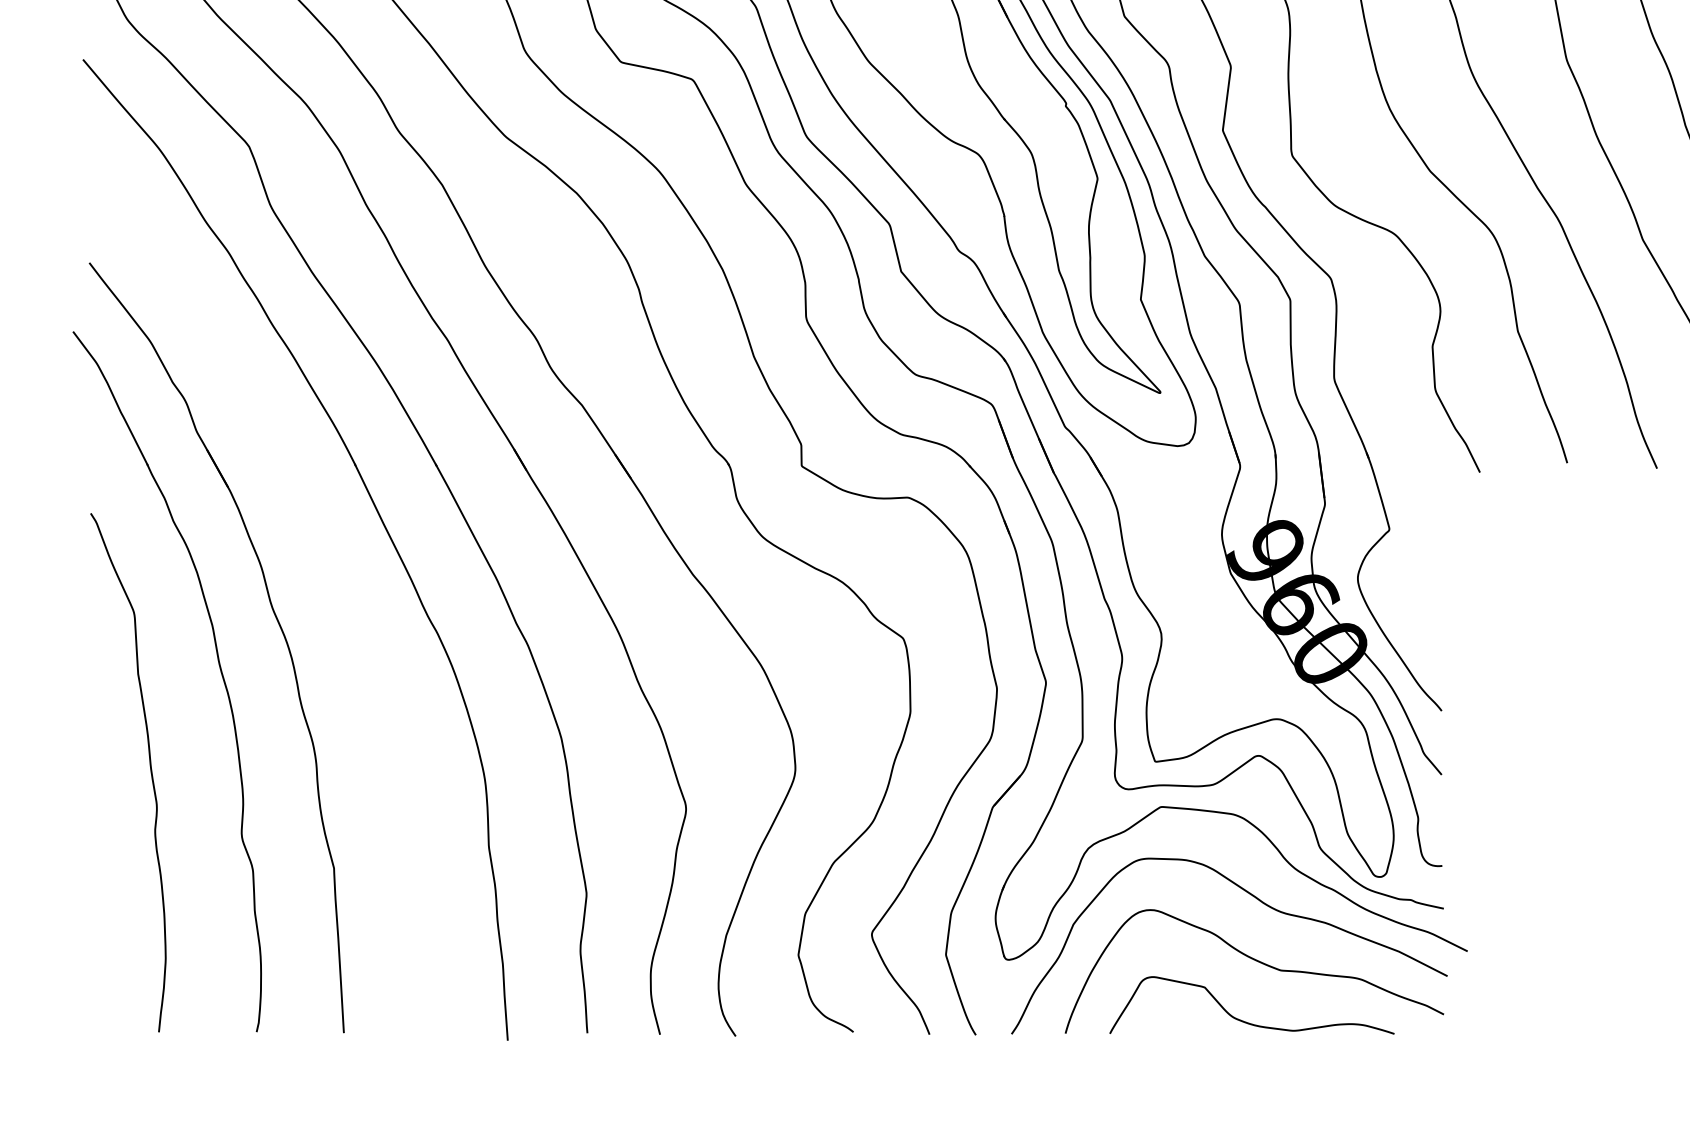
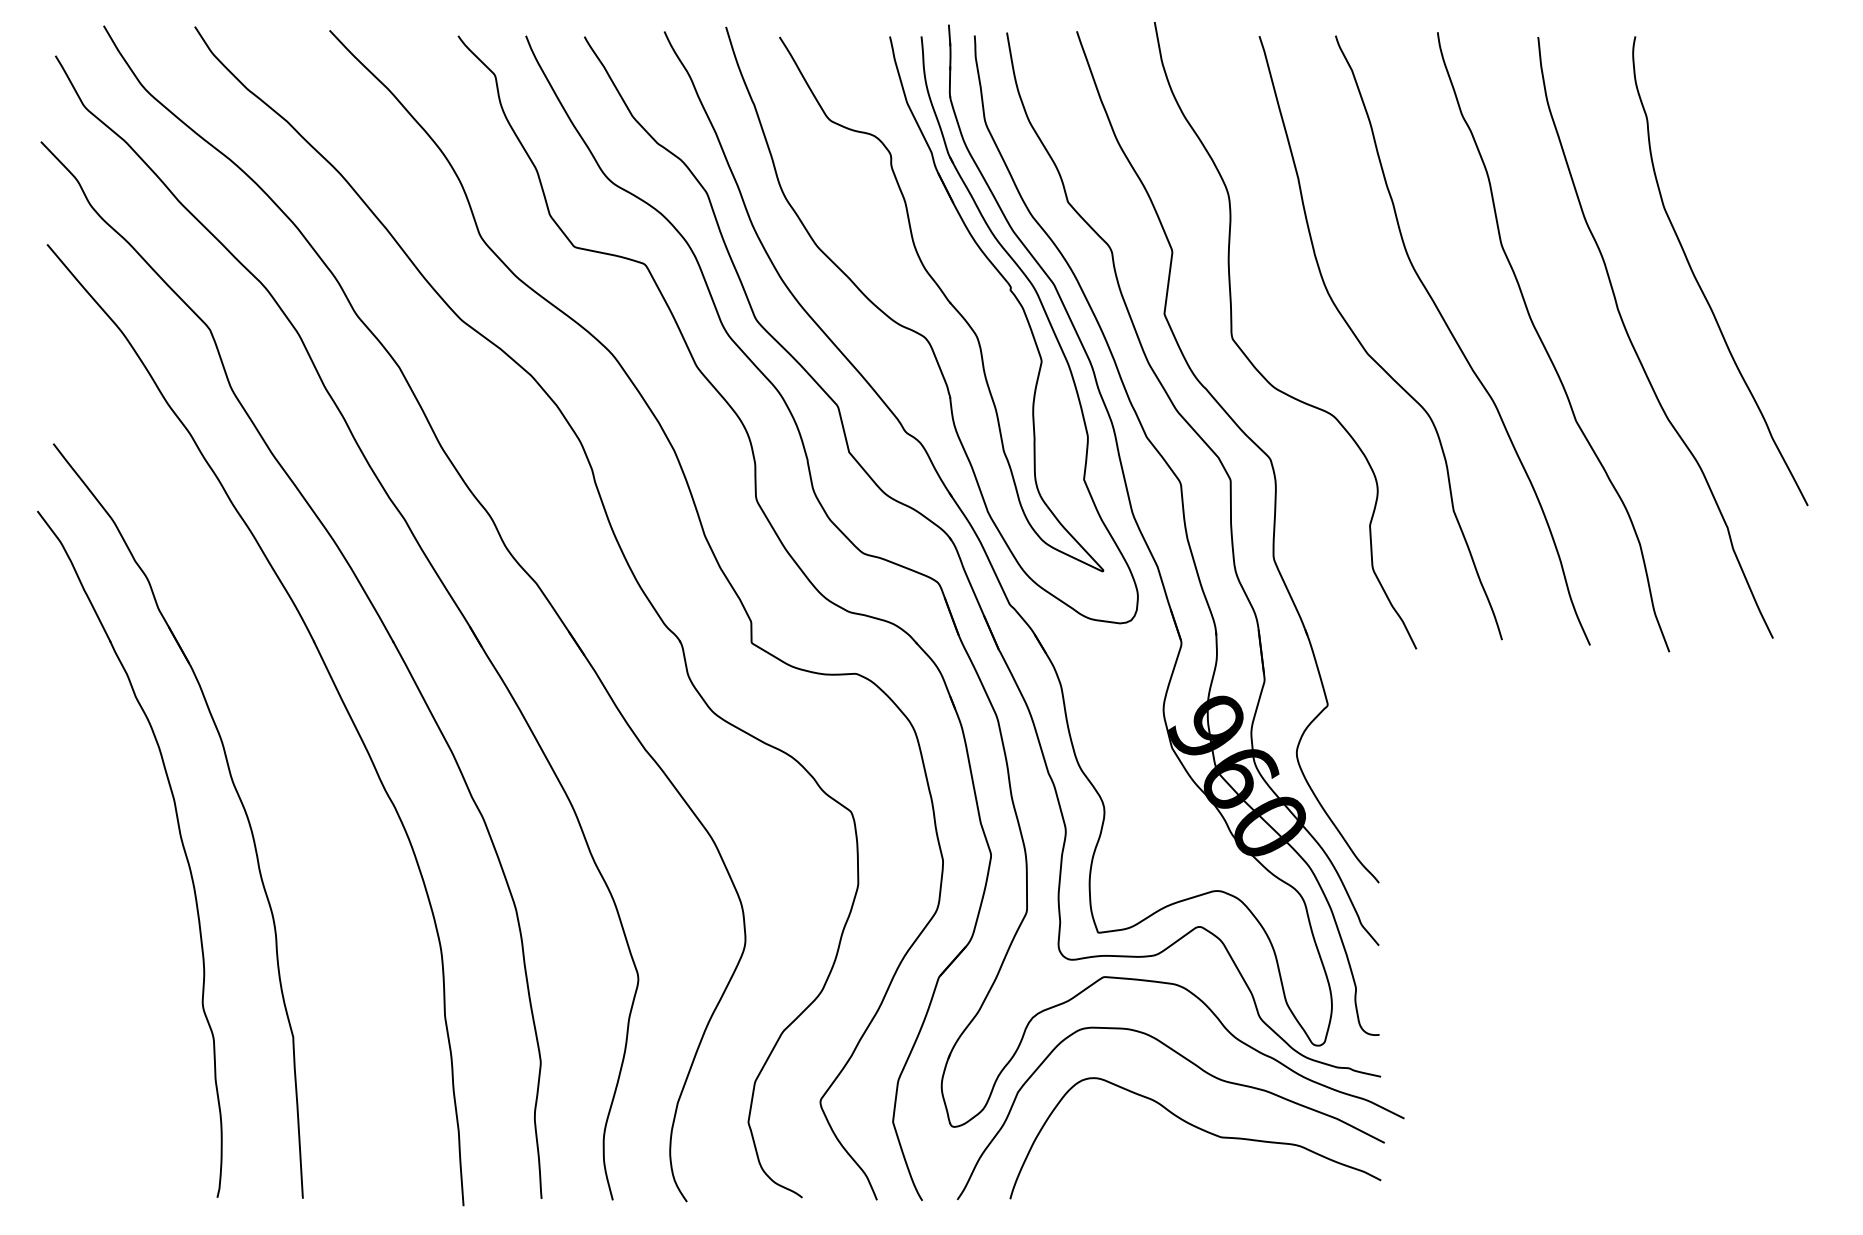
curve: (149, 767) -> (112, 938), removed
curve: (1244, 1020) -> (1185, 1186), removed

